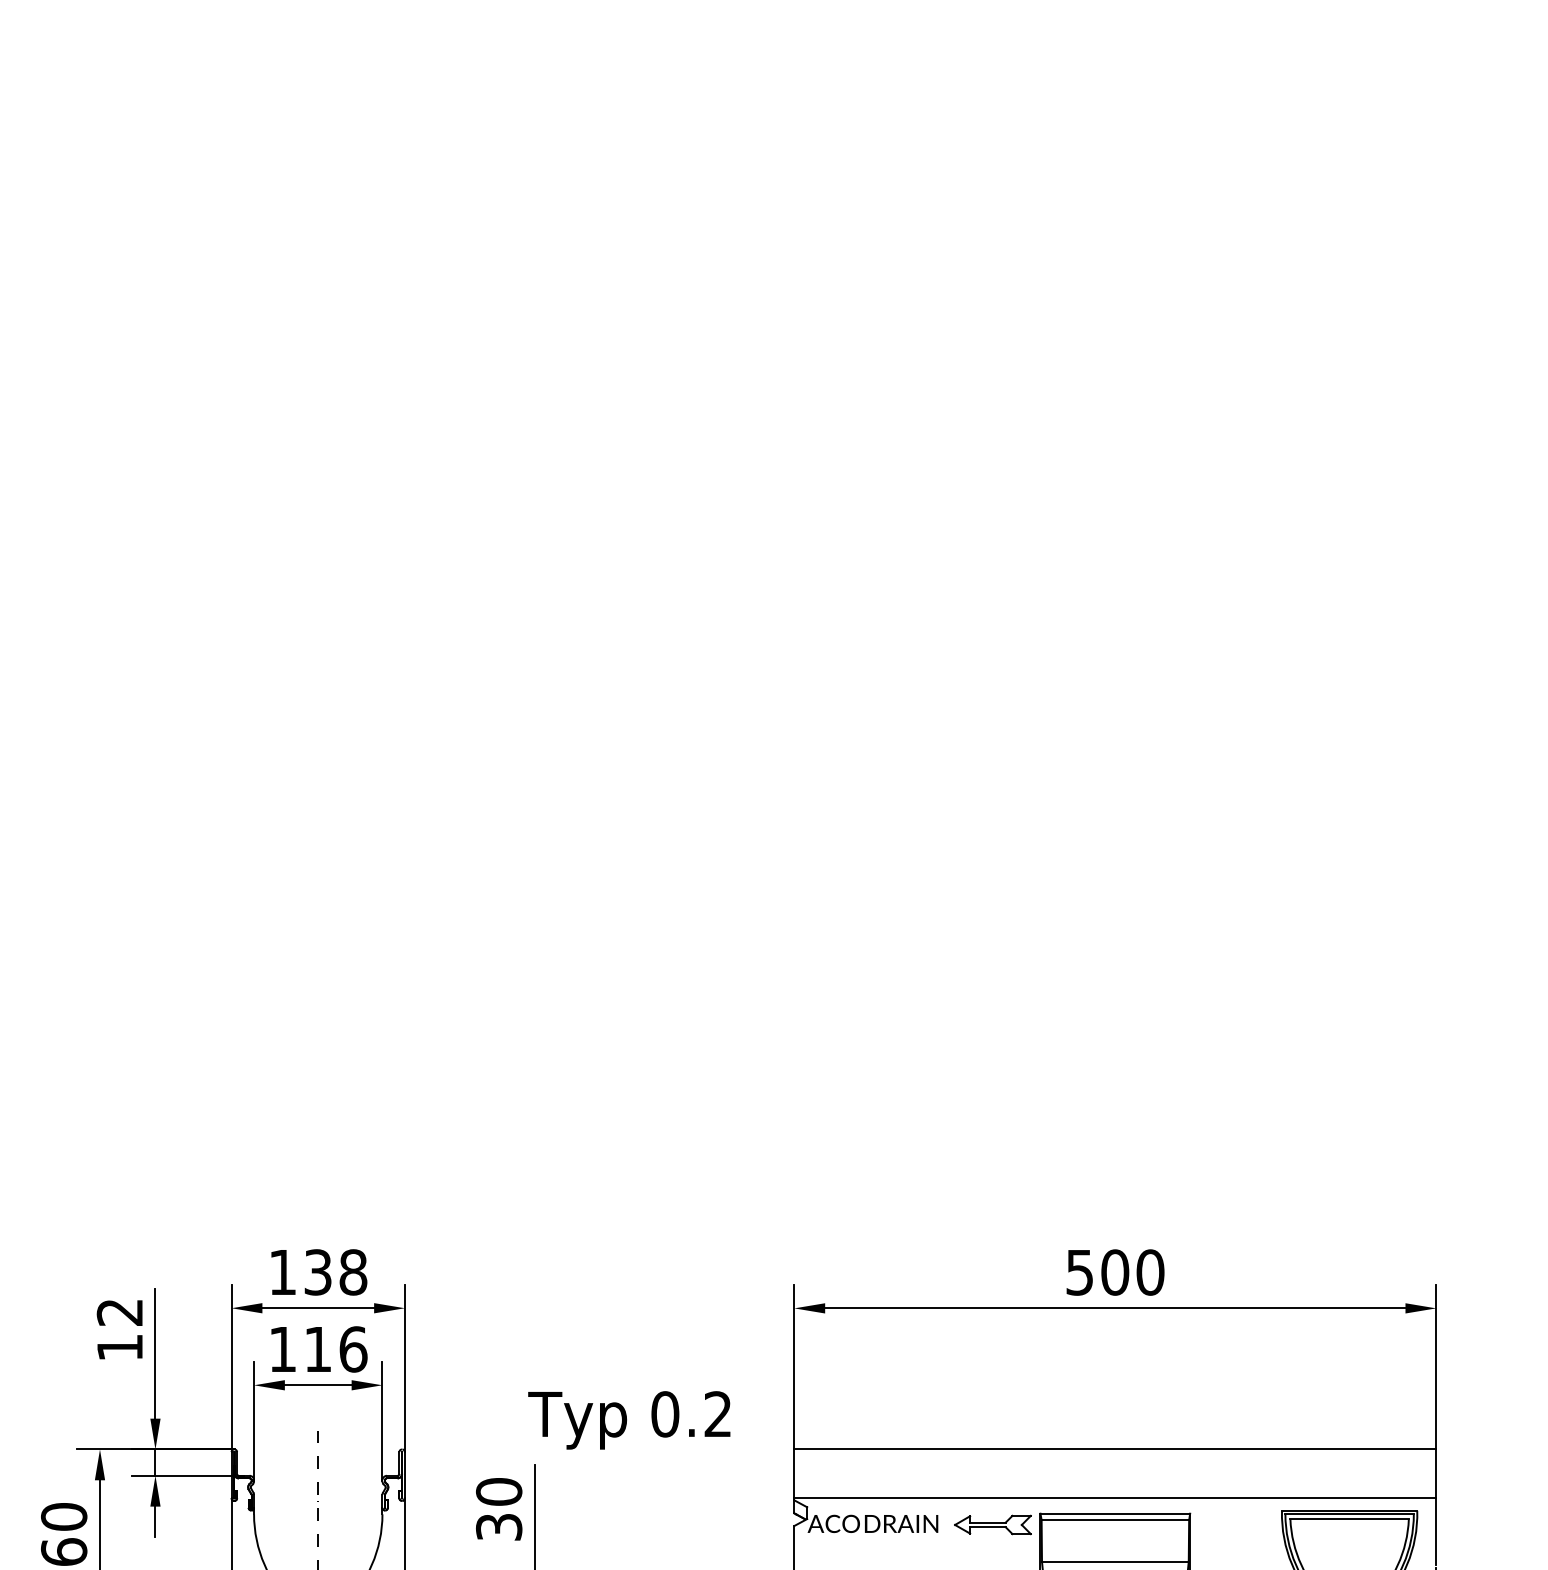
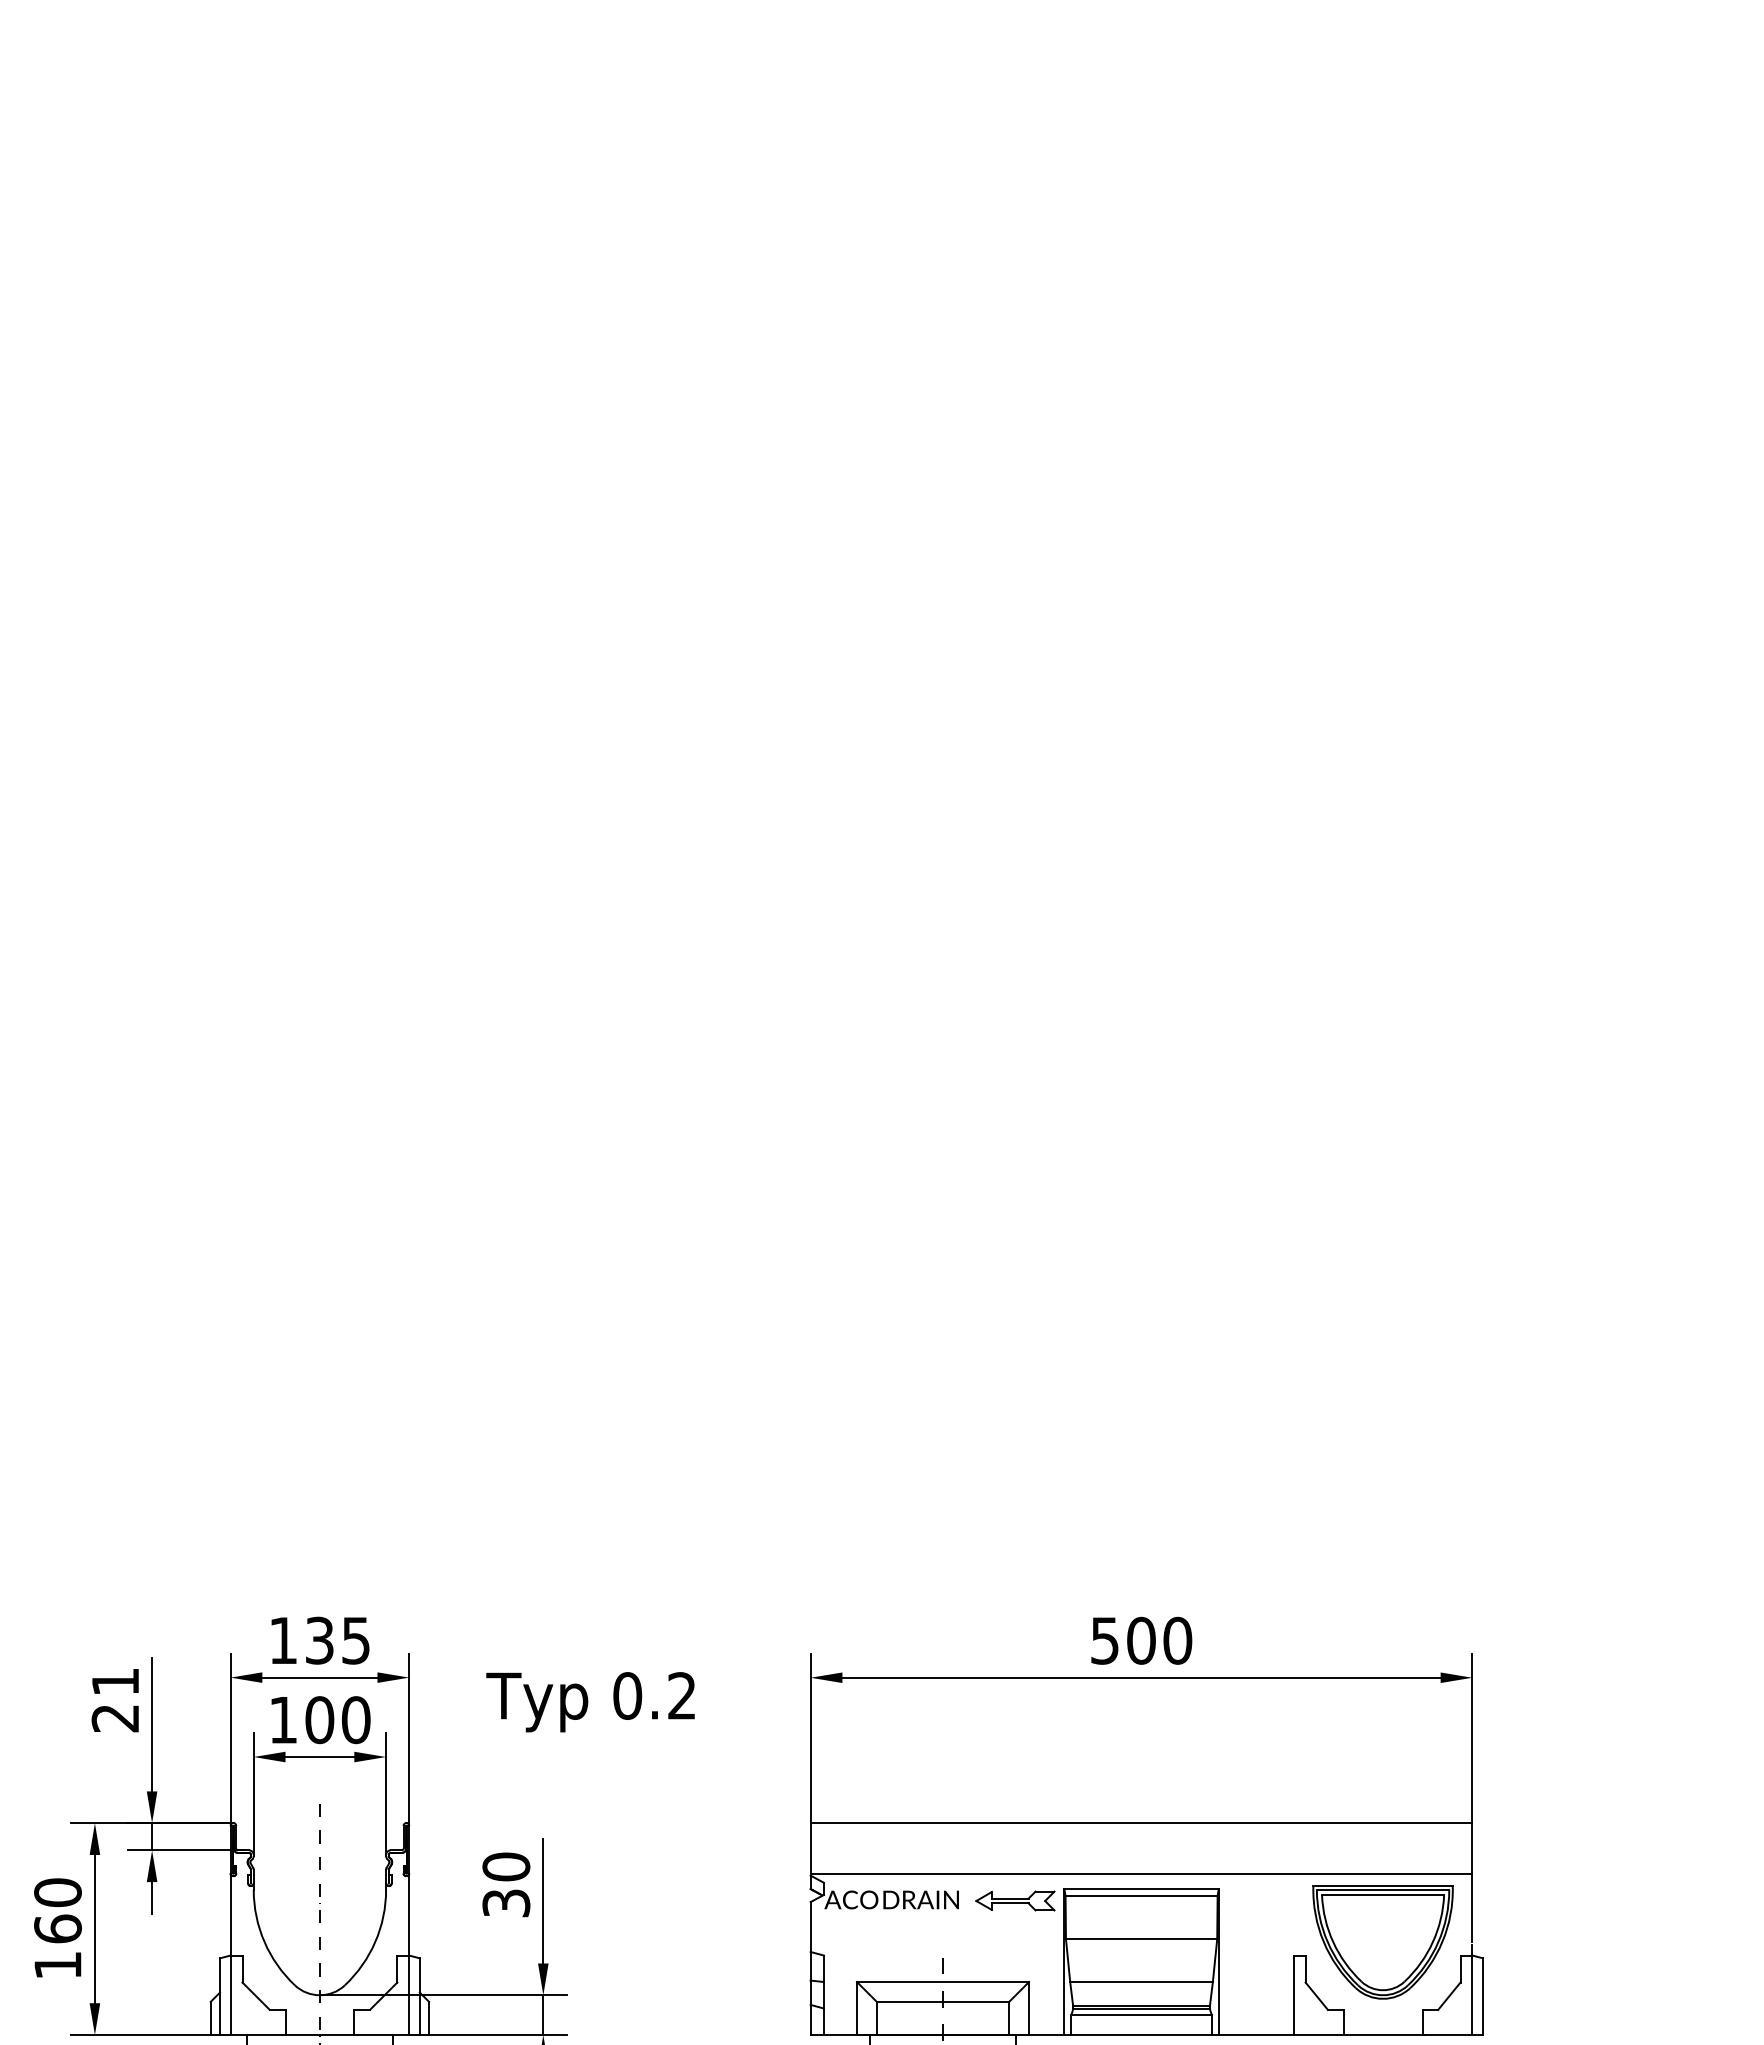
text: (353, 1272) -> (356, 1640), 138 -> 135
text: (118, 1330) -> (114, 1700), 12 -> 21
text: (335, 1349) -> (337, 1720), 116 -> 100
text: (629, 1420) -> (590, 1702), moved

